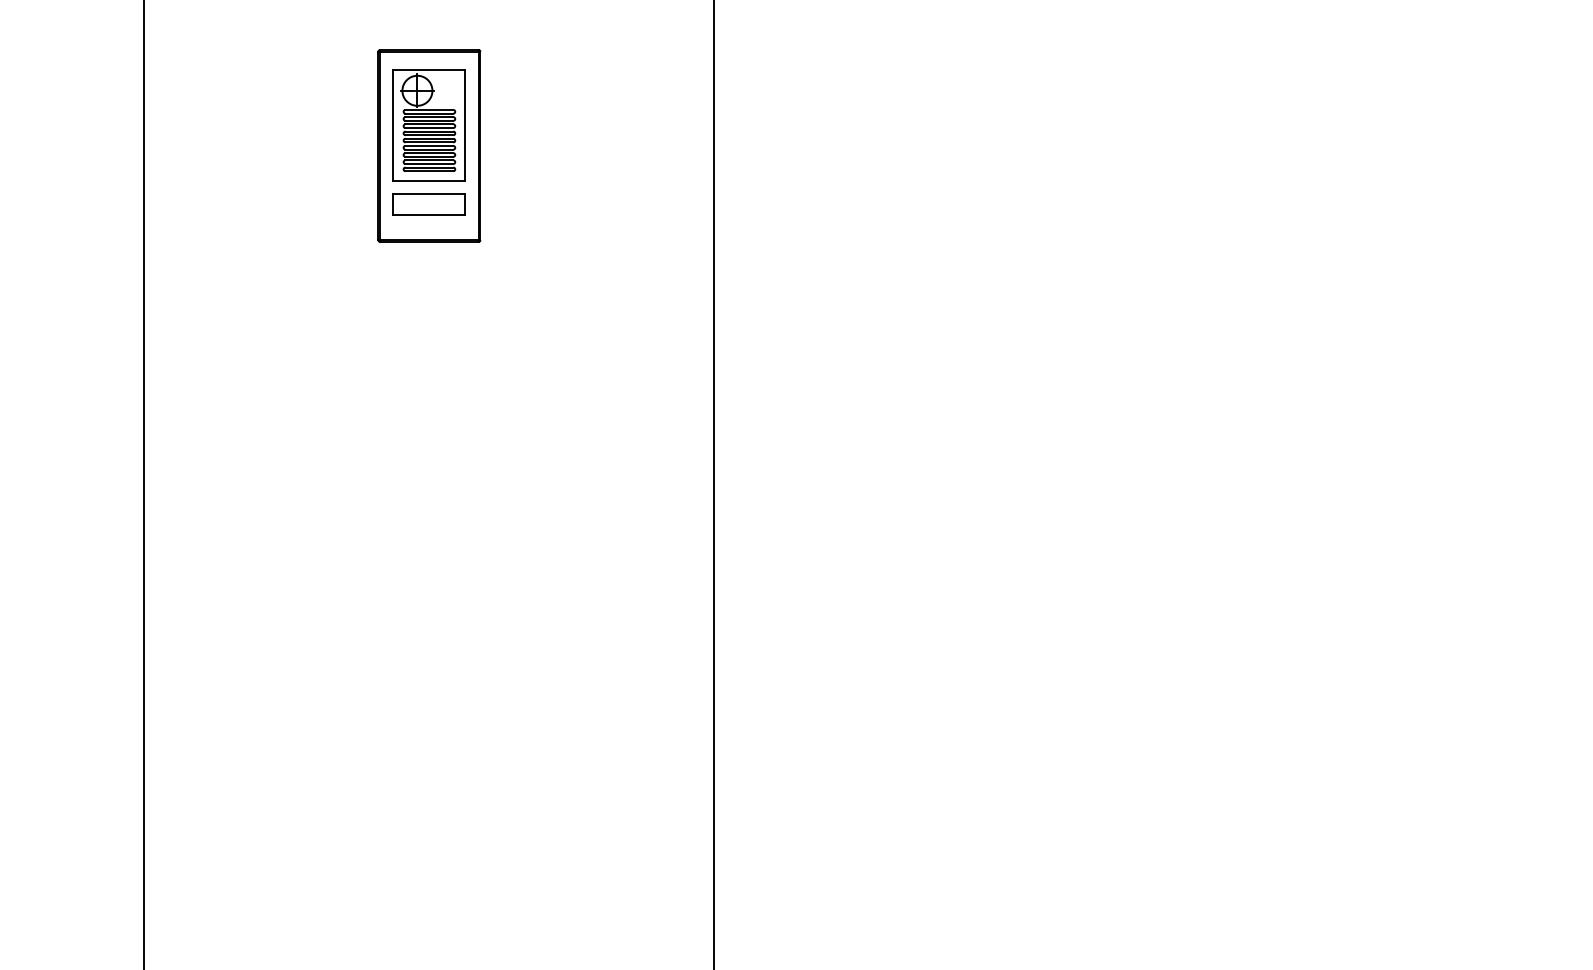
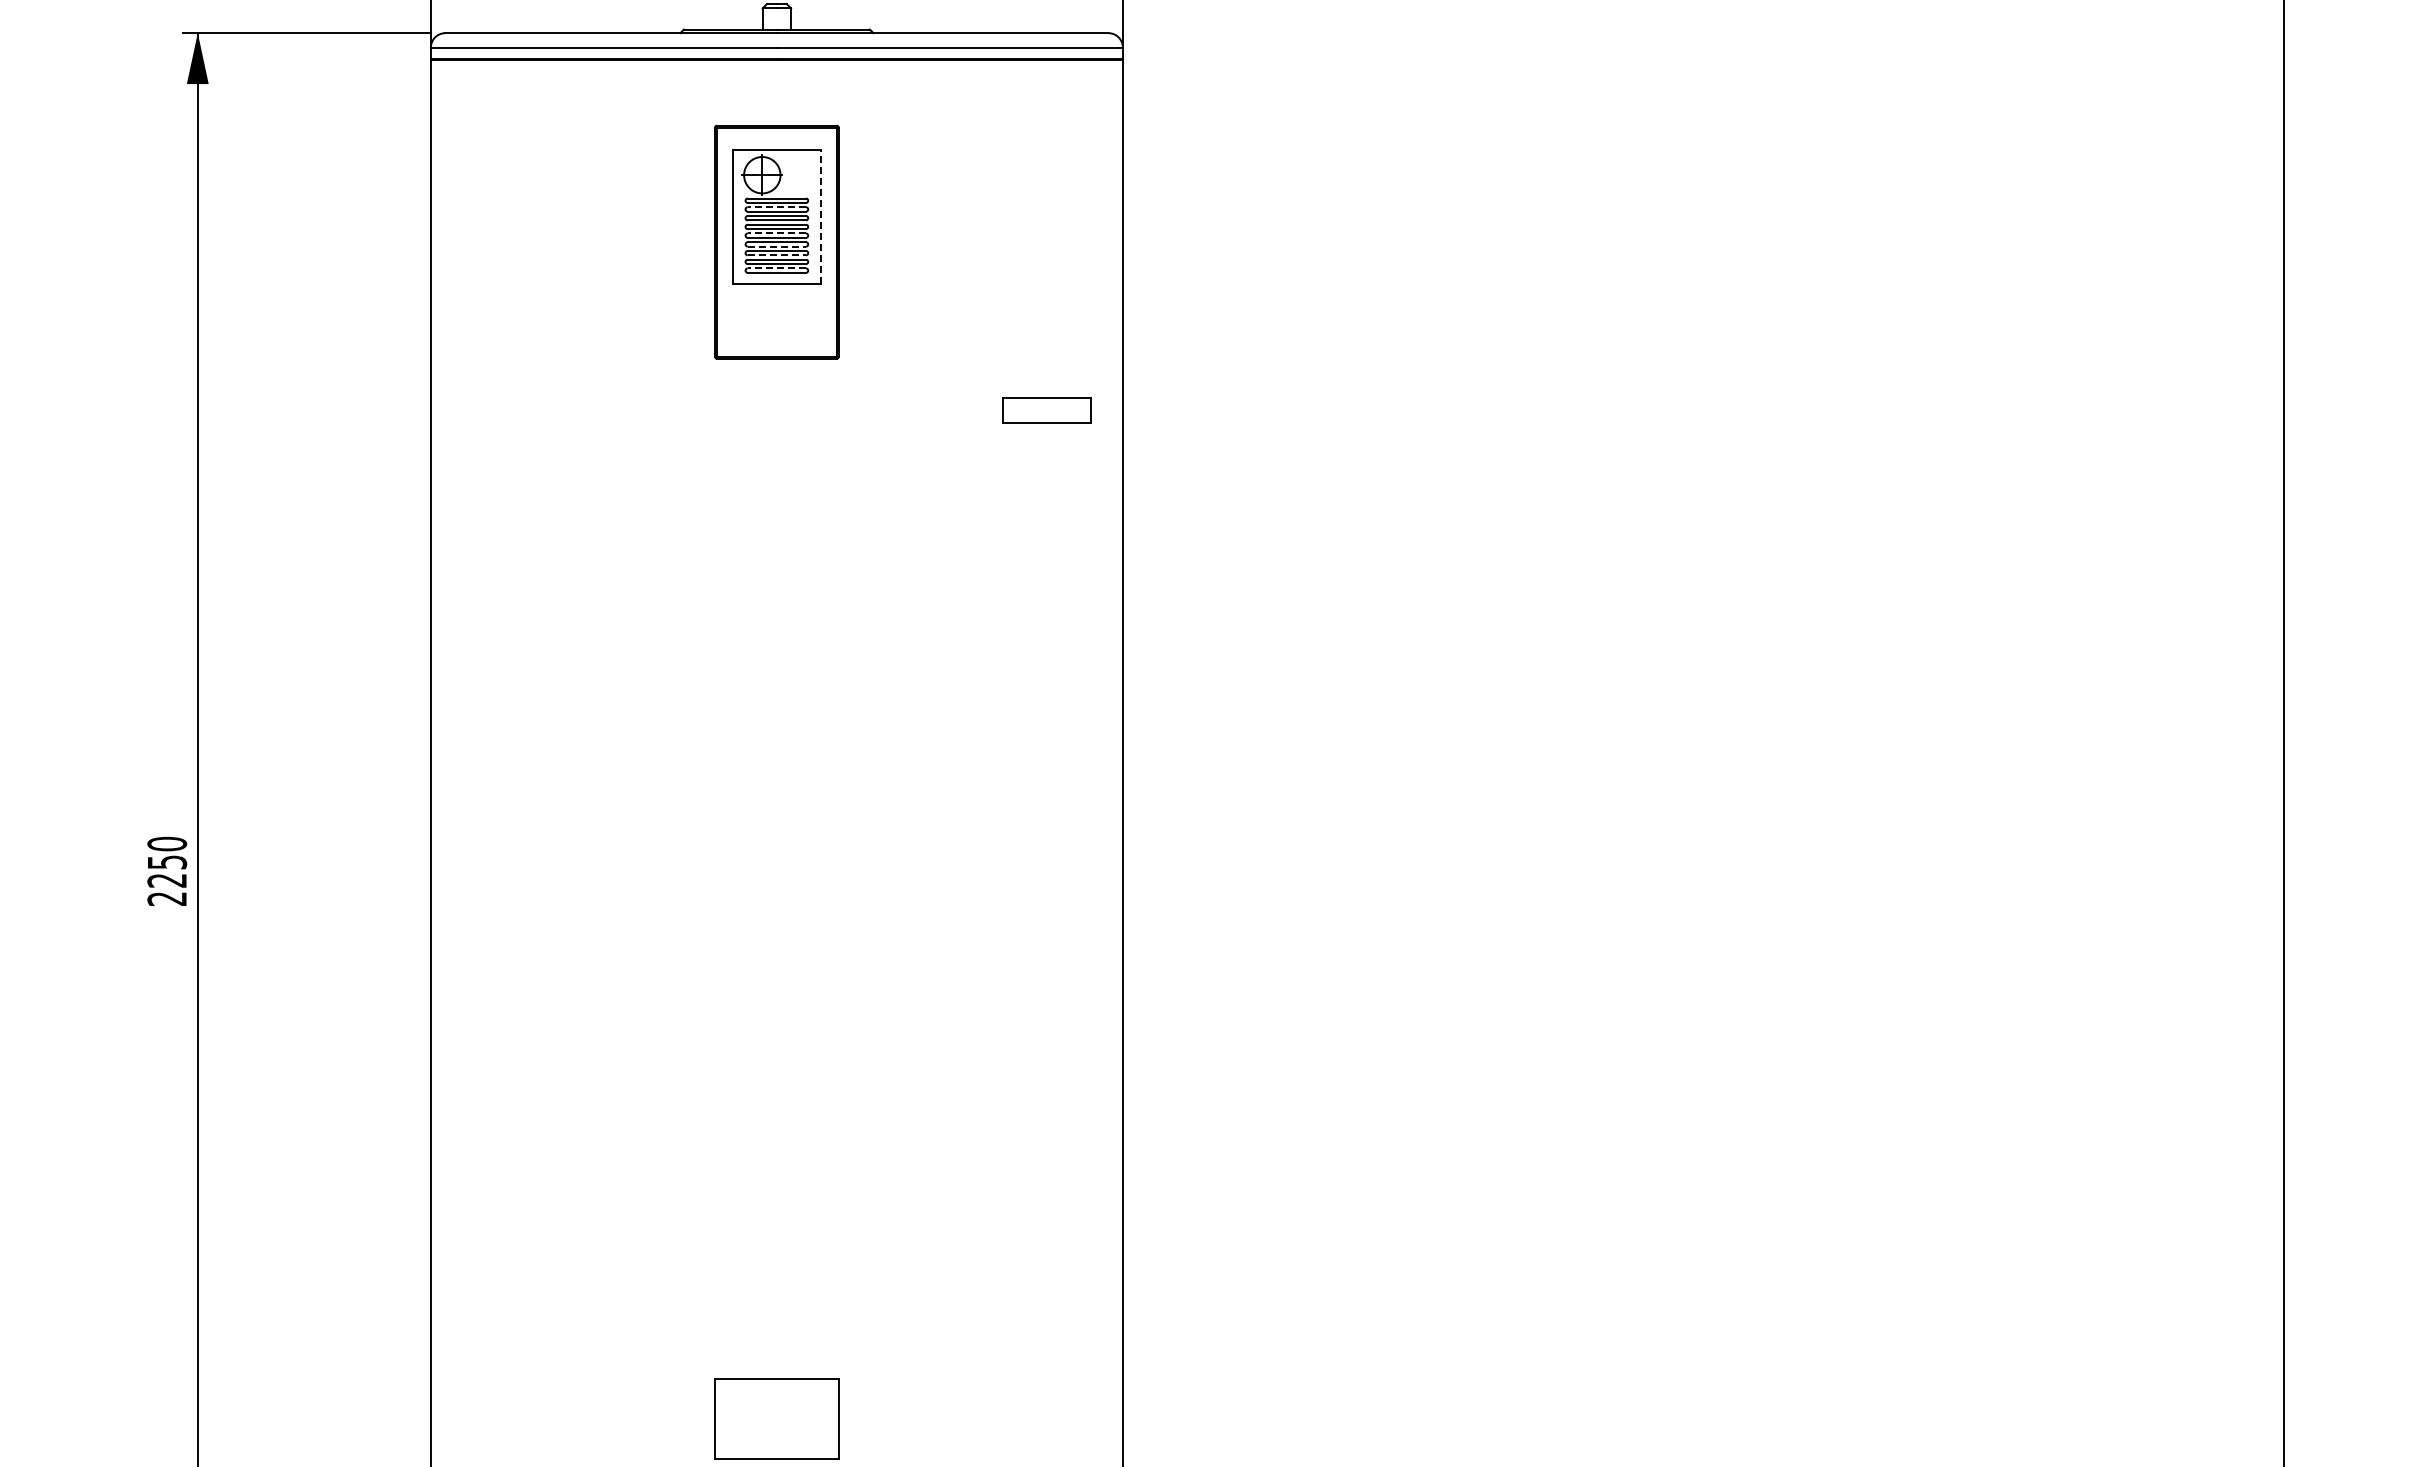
line: (429, 117) -> (776, 207), solid -> dashed
line: (465, 124) -> (820, 216), solid -> dashed
line: (429, 138) -> (776, 233), solid -> dashed
line: (429, 149) -> (777, 246), solid -> dashed
line: (429, 156) -> (777, 255), solid -> dashed
line: (429, 167) -> (776, 268), solid -> dashed
part: (429, 204) -> (1046, 410), moved

